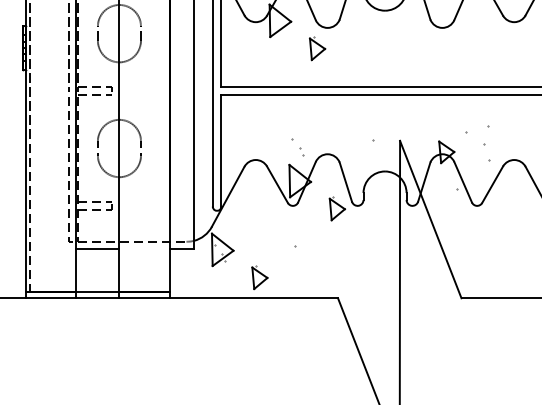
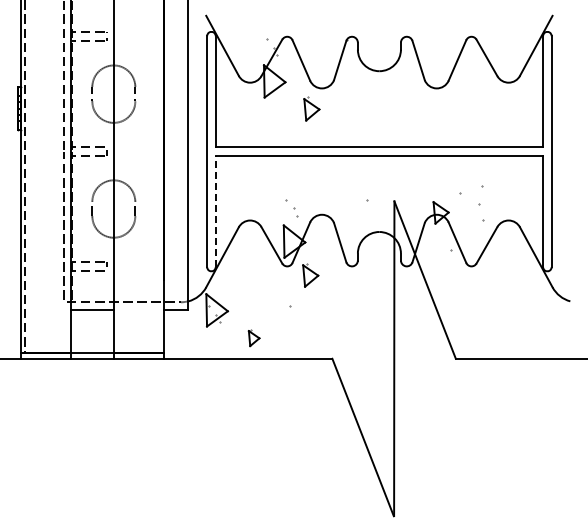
line: (221, 150) -> (215, 211), solid -> dashed
part: (337, 208) -> (310, 275), moved
part: (259, 276) -> (253, 337), size x0.7

